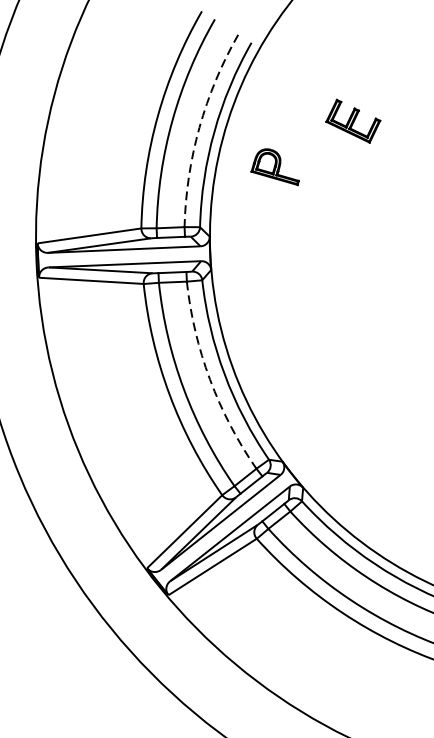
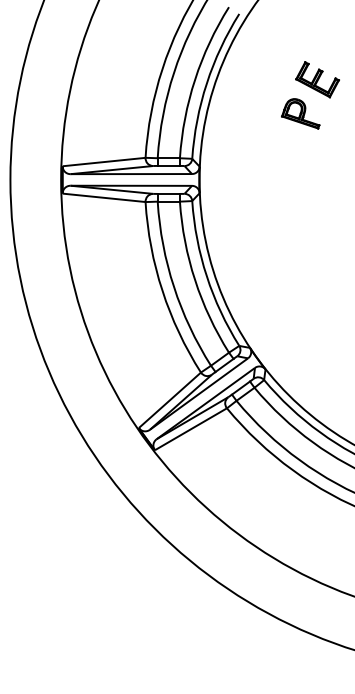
arc: (199, 127) -> (195, 79), dashed -> solid
part: (274, 167) -> (300, 113), moved
arc: (210, 379) -> (195, 280), dashed -> solid

